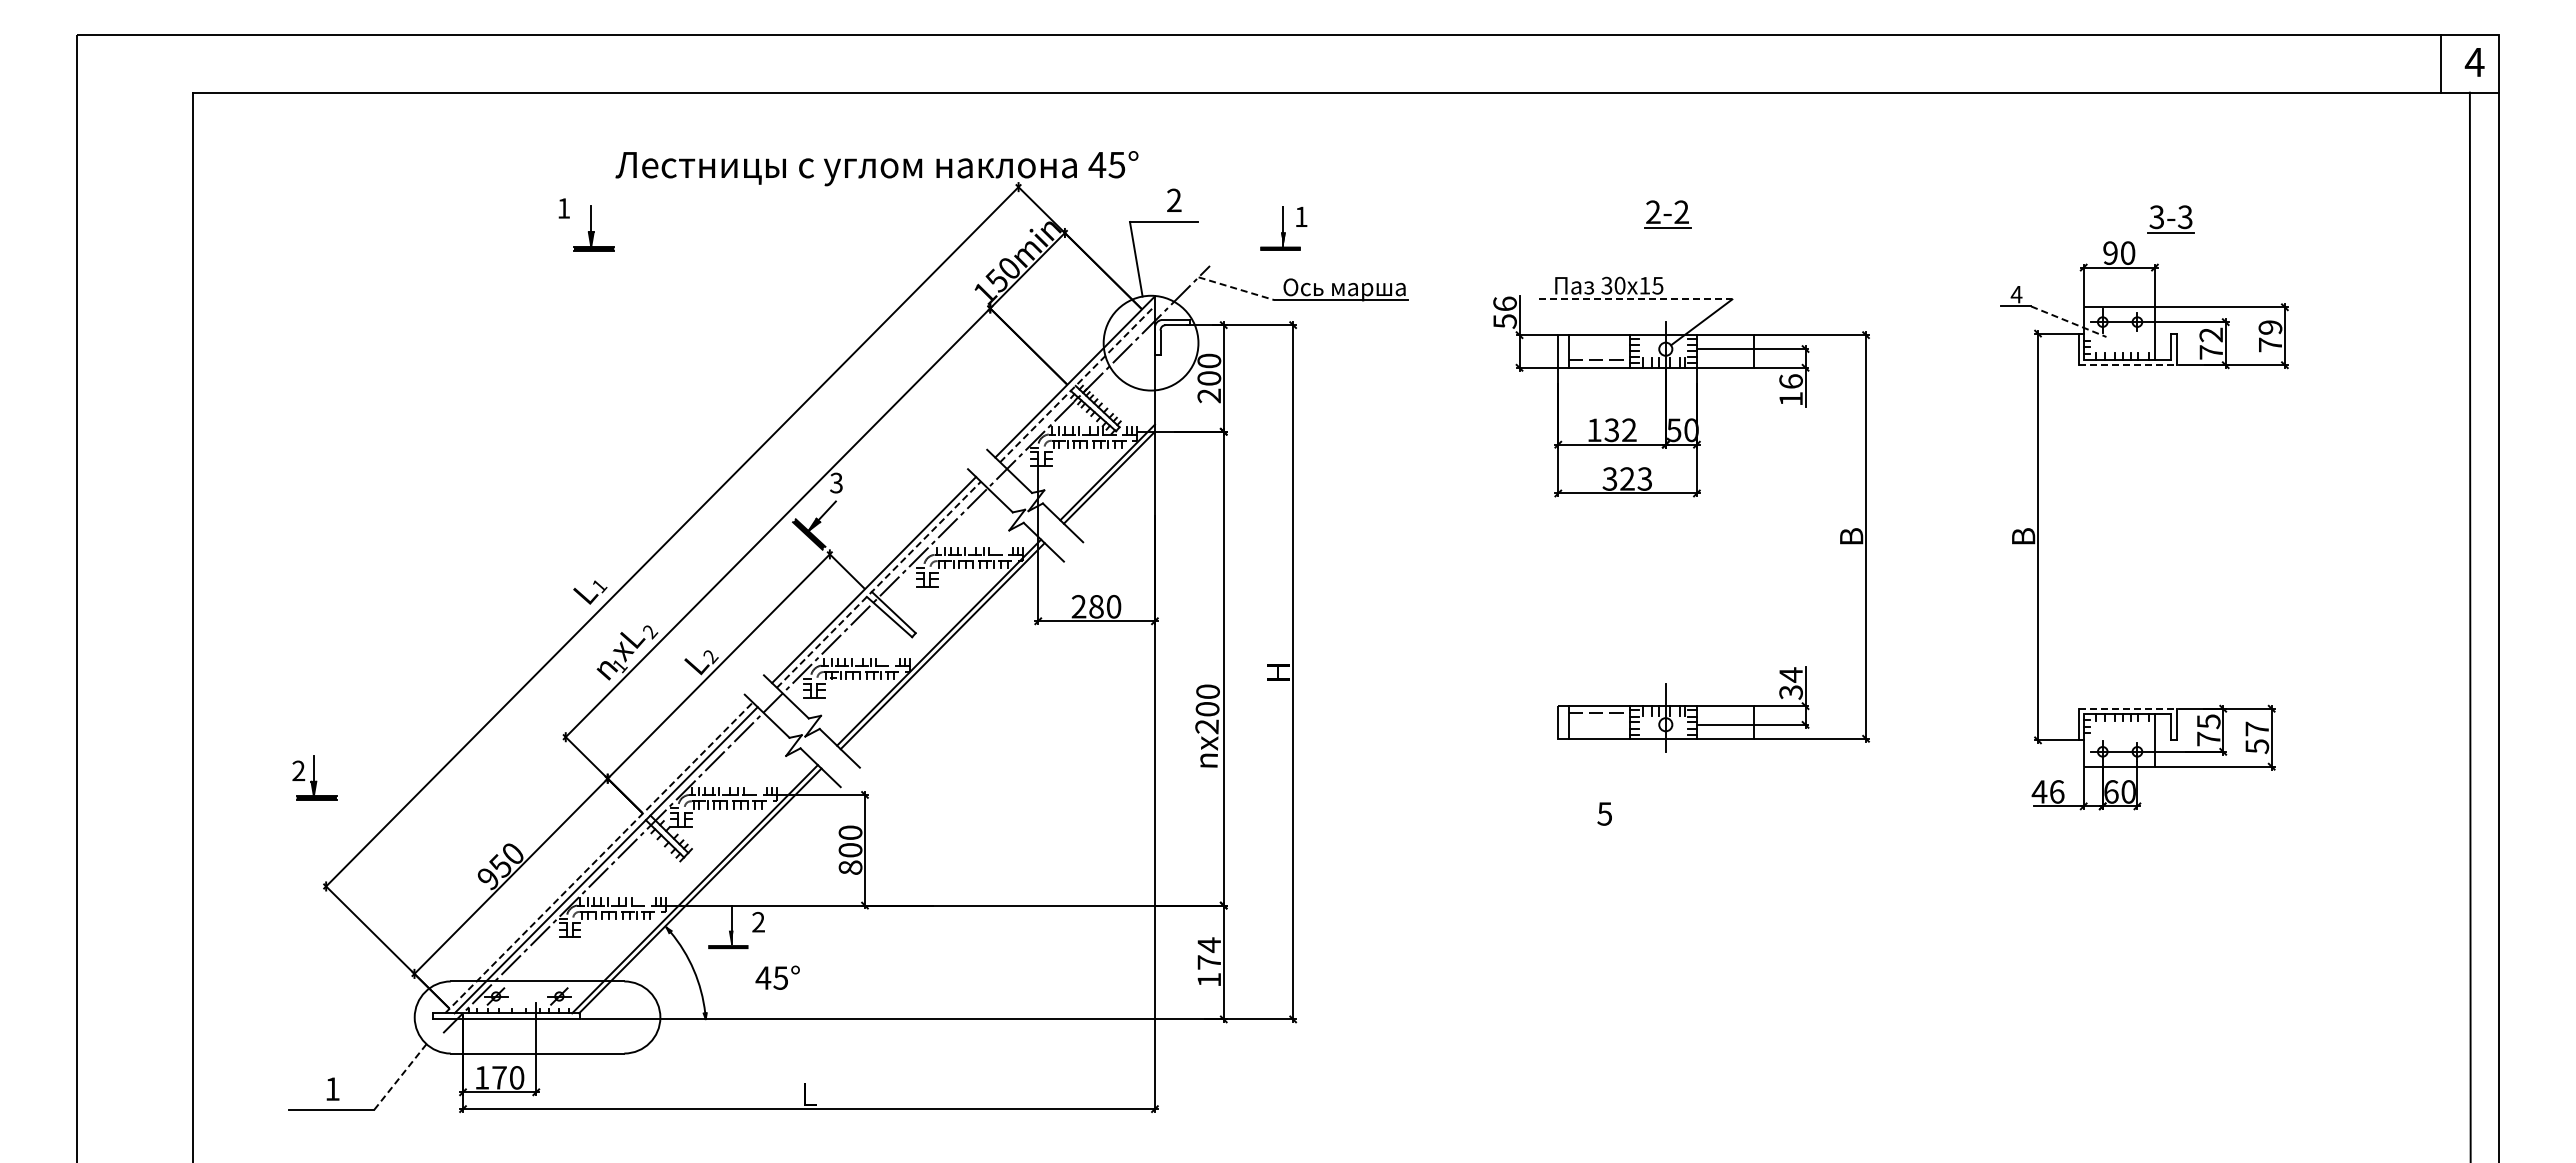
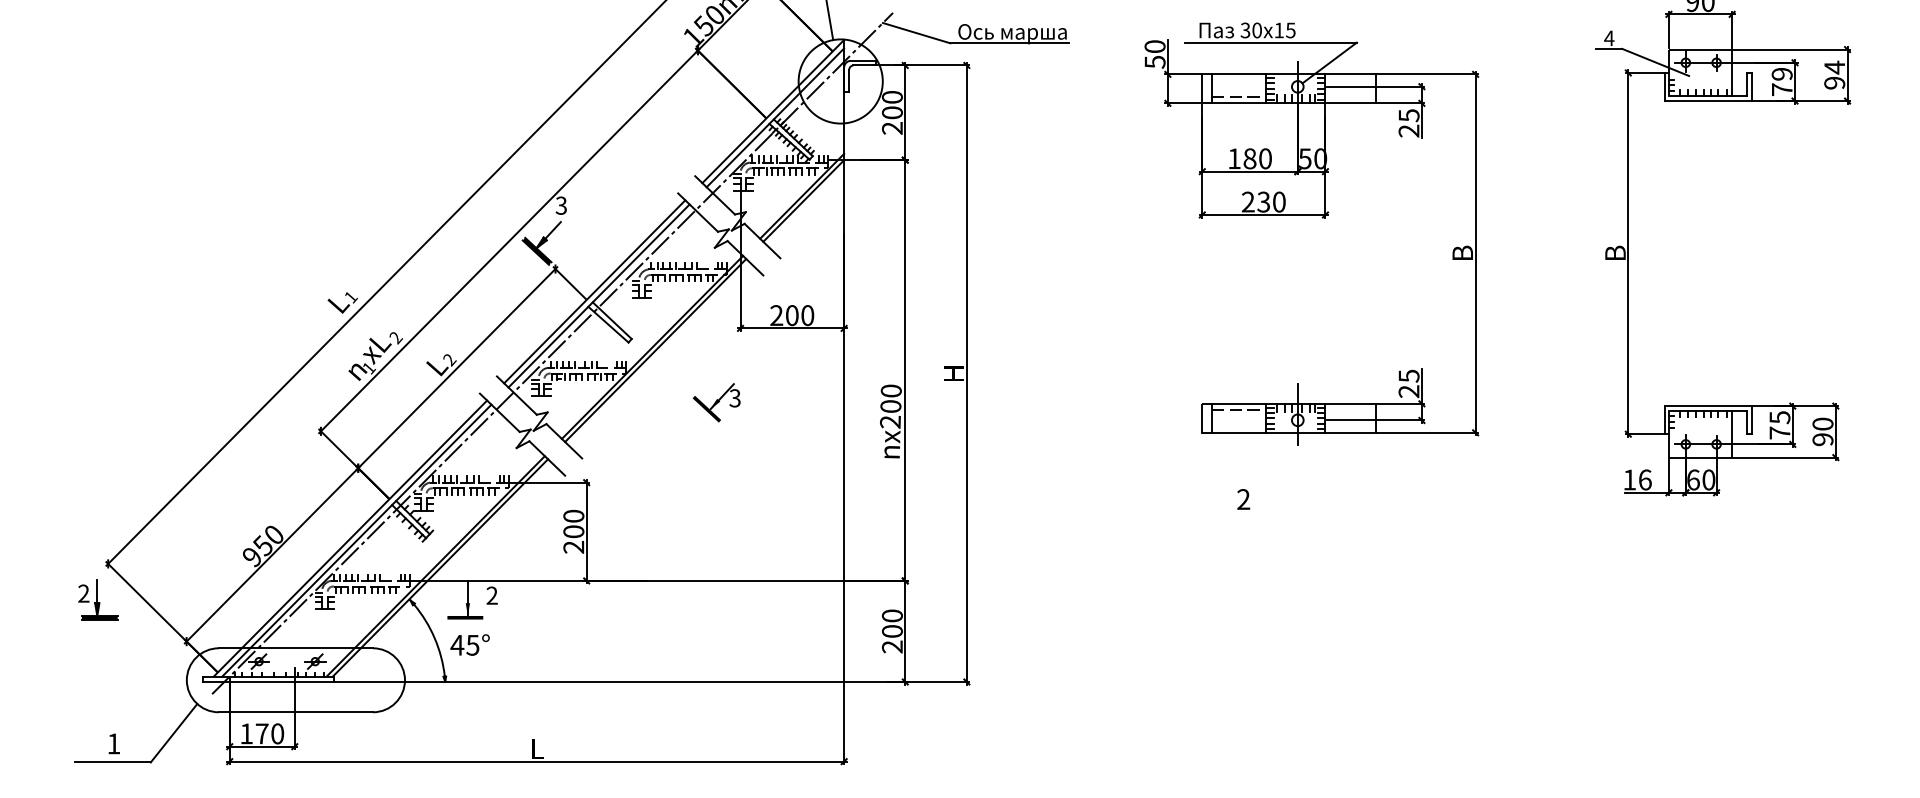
line: (1236, 288) -> (916, 32), dashed -> solid
line: (1635, 299) -> (1270, 42), dashed -> solid
text: (1504, 303) -> (1154, 46), 56 -> 50
line: (2068, 321) -> (1655, 62), dashed -> solid
text: (2211, 334) -> (1782, 73), 72 -> 79
text: (2270, 335) -> (1834, 74), 79 -> 94
line: (2128, 365) -> (1708, 101), dashed -> solid
line: (1077, 384) -> (775, 118), dashed -> solid
text: (1790, 390) -> (1408, 123), 16 -> 25
text: (1620, 430) -> (1257, 159), 132 -> 180
text: (1627, 478) -> (1263, 201), 323 -> 230
line: (878, 584) -> (598, 295), dashed -> solid
text: (1096, 606) -> (792, 315), 280 -> 200
text: (1790, 683) -> (1408, 383), 34 -> 25
part: (1011, 704) -> (716, 402), added
line: (2128, 708) -> (1708, 405), dashed -> solid
text: (2257, 737) -> (1823, 431), 57 -> 90
part: (314, 777) -> (97, 599), moved
text: (2039, 791) -> (1629, 479), 46 -> 16
text: (1604, 813) -> (1243, 499), 5 -> 2
line: (599, 857) -> (350, 538), dashed -> solid
text: (850, 867) -> (573, 547), 800 -> 200
text: (1209, 962) -> (892, 631), 174 -> 200
text: (777, 977) -> (469, 644), moved
line: (400, 1077) -> (174, 733), dashed -> solid

